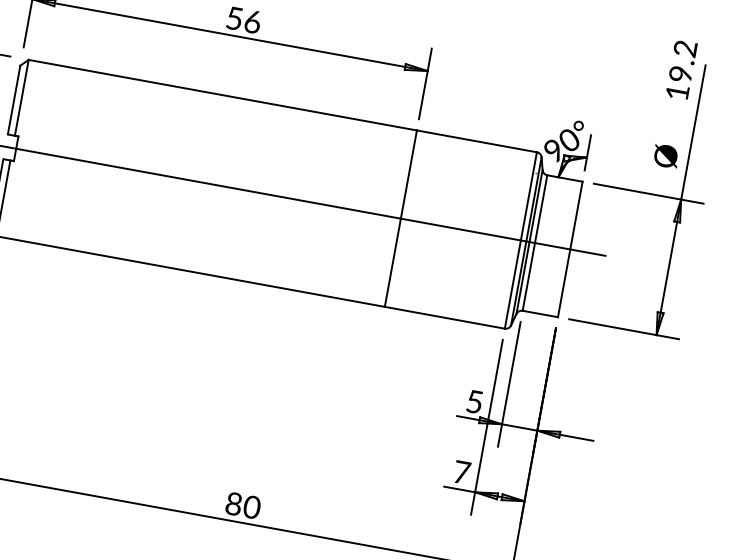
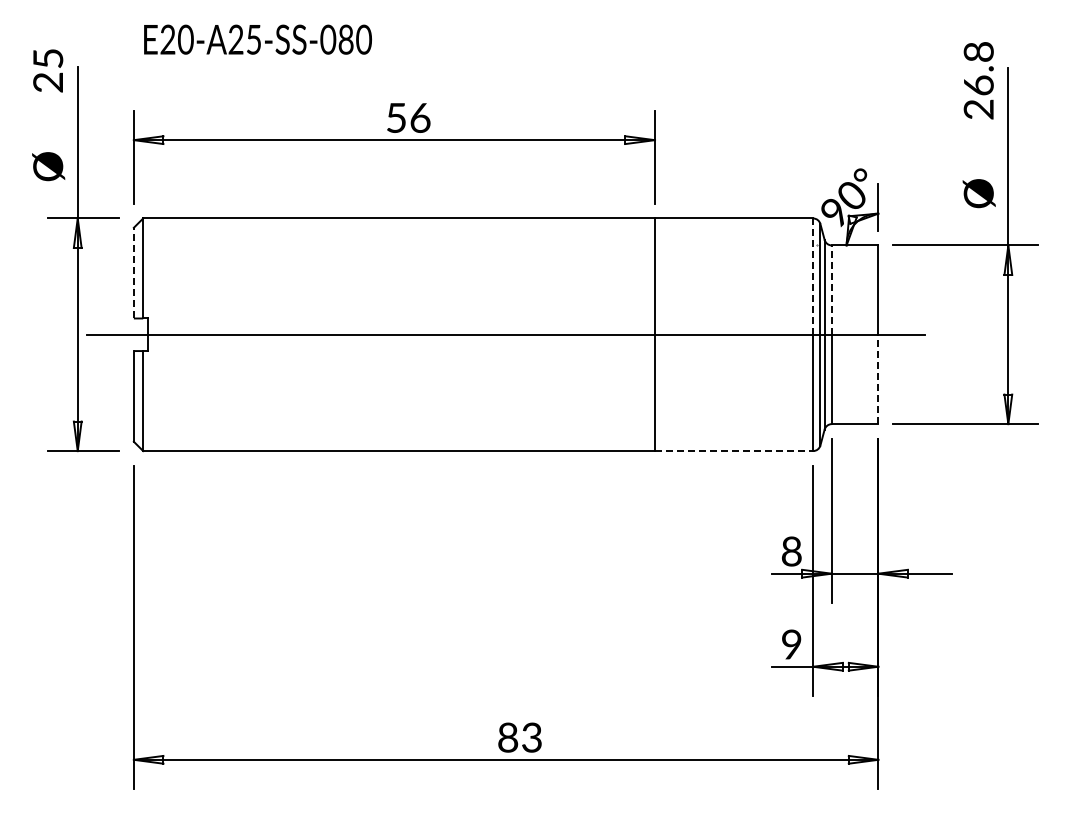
text: (681, 70) -> (978, 80), 19.2 -> 26.8
line: (13, 99) -> (133, 272), solid -> dashed
line: (529, 196) -> (813, 276), solid -> dashed
line: (540, 209) -> (831, 290), solid -> dashed
line: (564, 283) -> (878, 379), solid -> dashed
line: (445, 318) -> (734, 451), solid -> dashed
text: (474, 401) -> (791, 551), 5 -> 8
text: (462, 472) -> (792, 644), 7 -> 9
text: (251, 507) -> (531, 737), 80 -> 83

